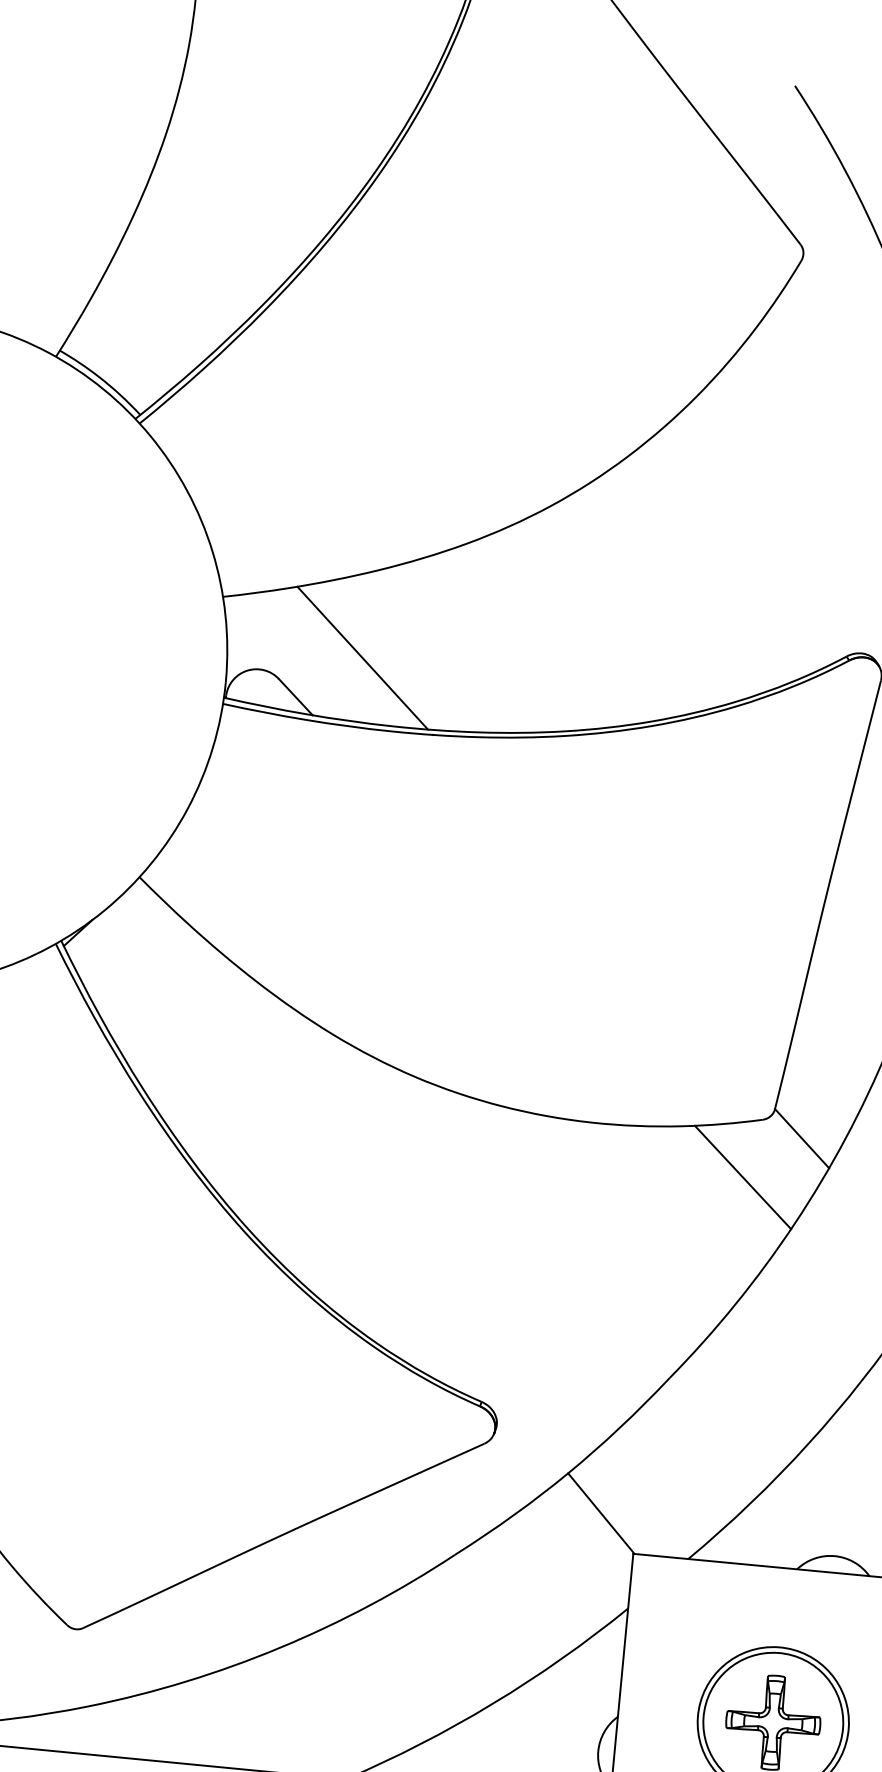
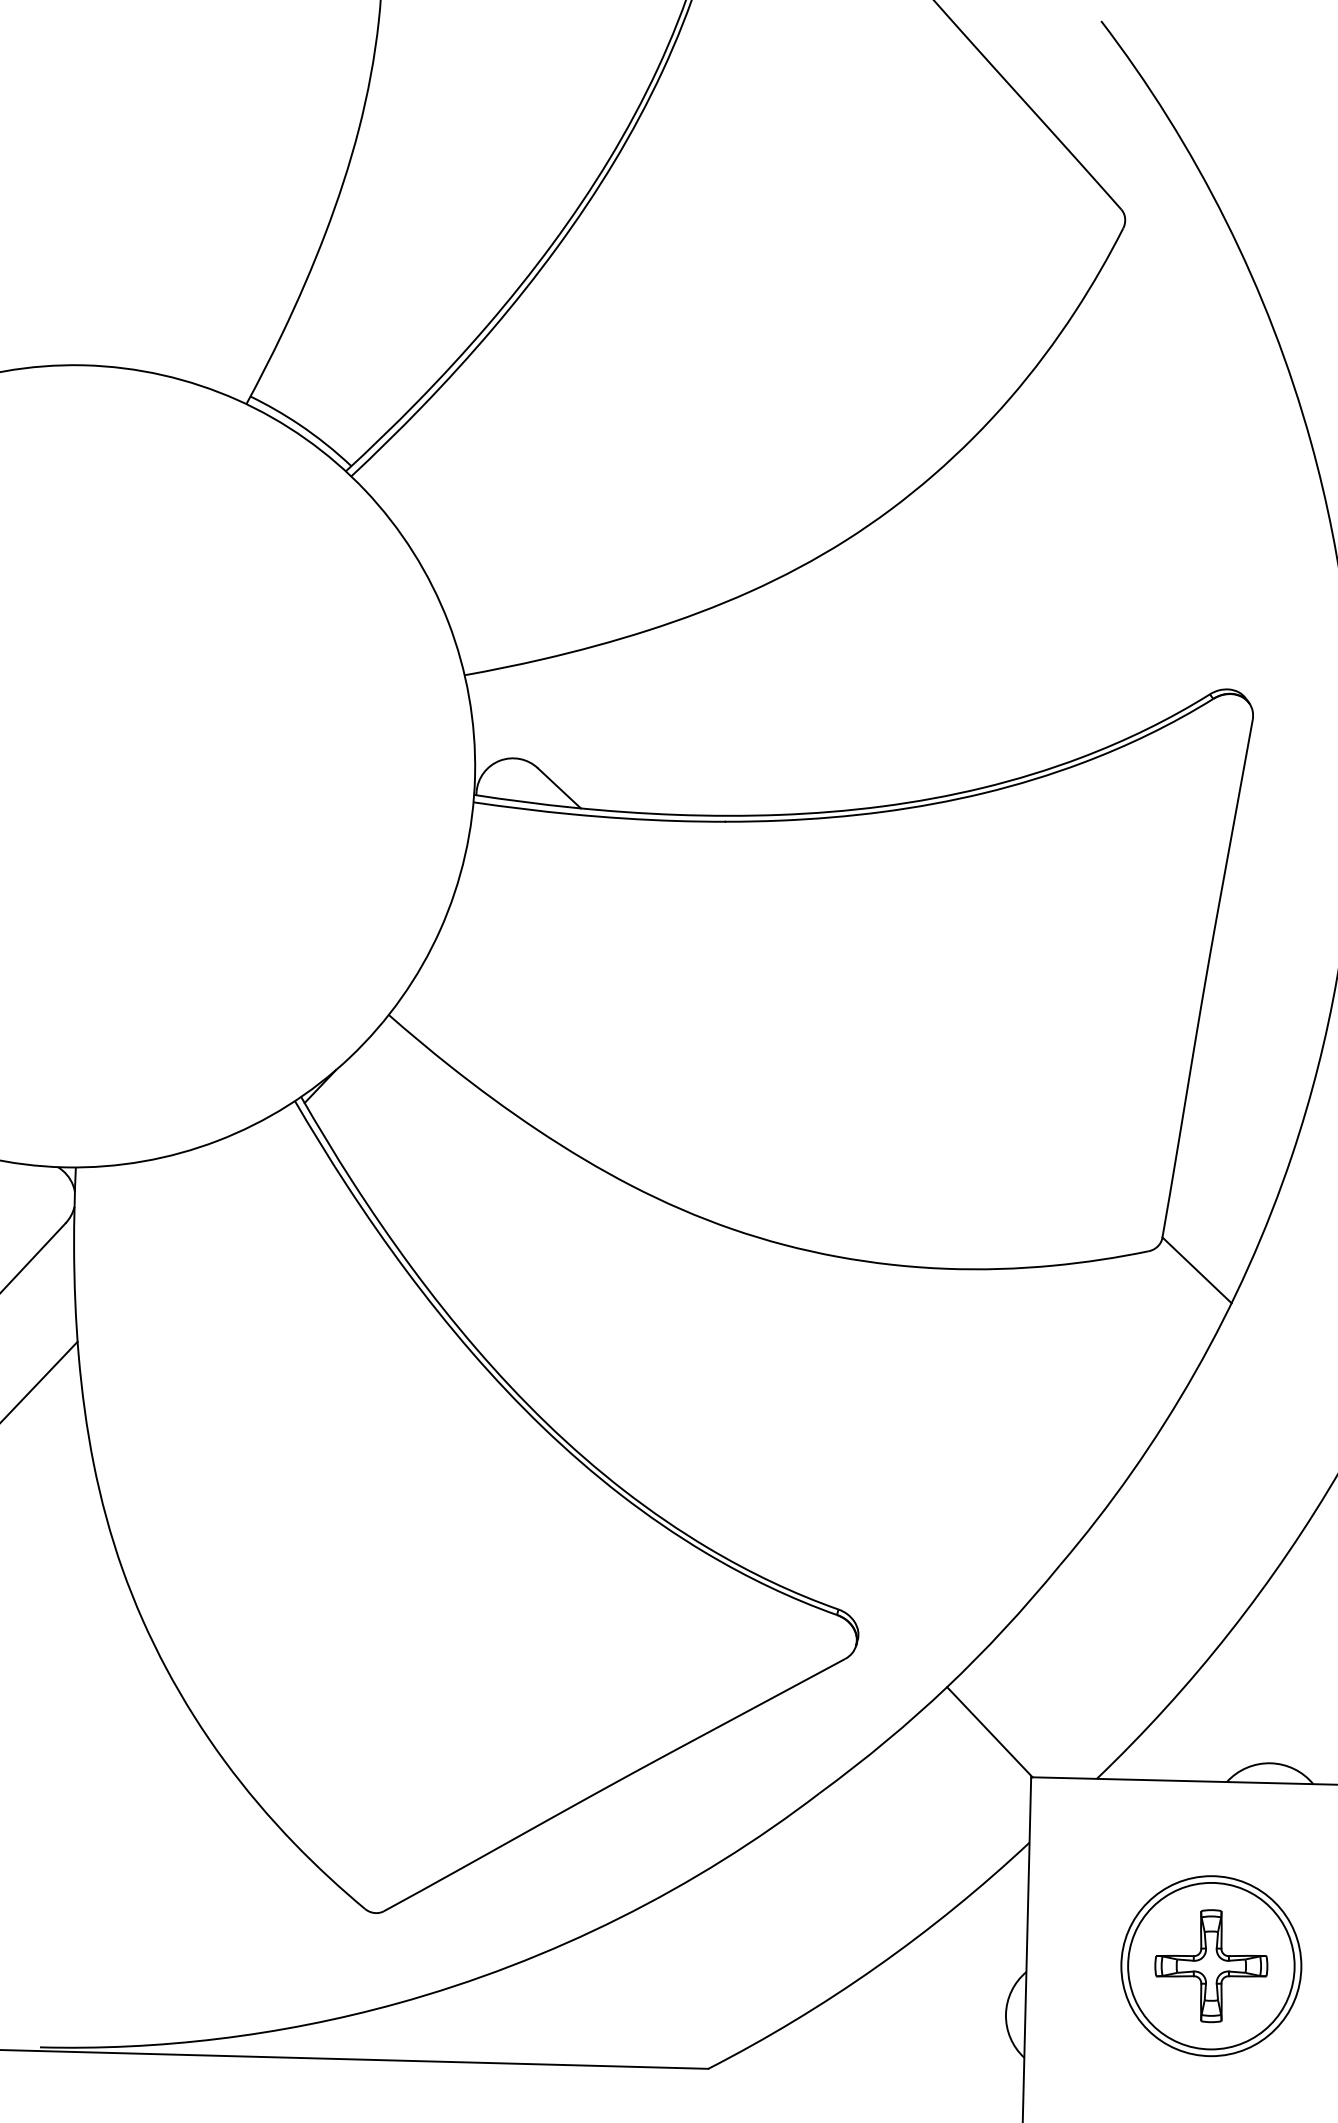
line: (362, 658) -> (635, 736), removed
line: (742, 1177) -> (1129, 1321), removed

